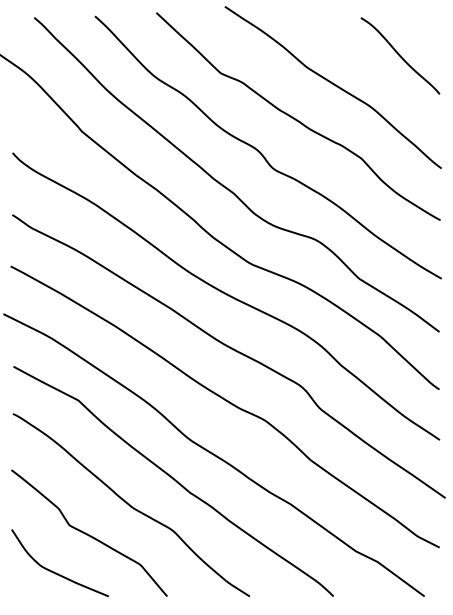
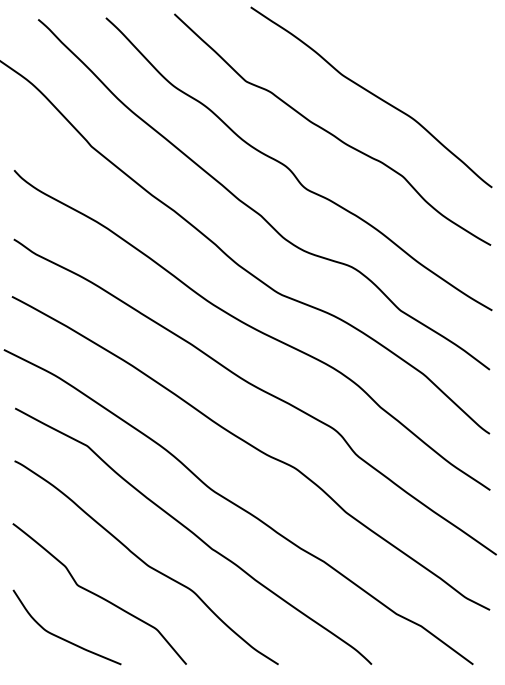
curve: (400, 55) -> (446, 61), removed

